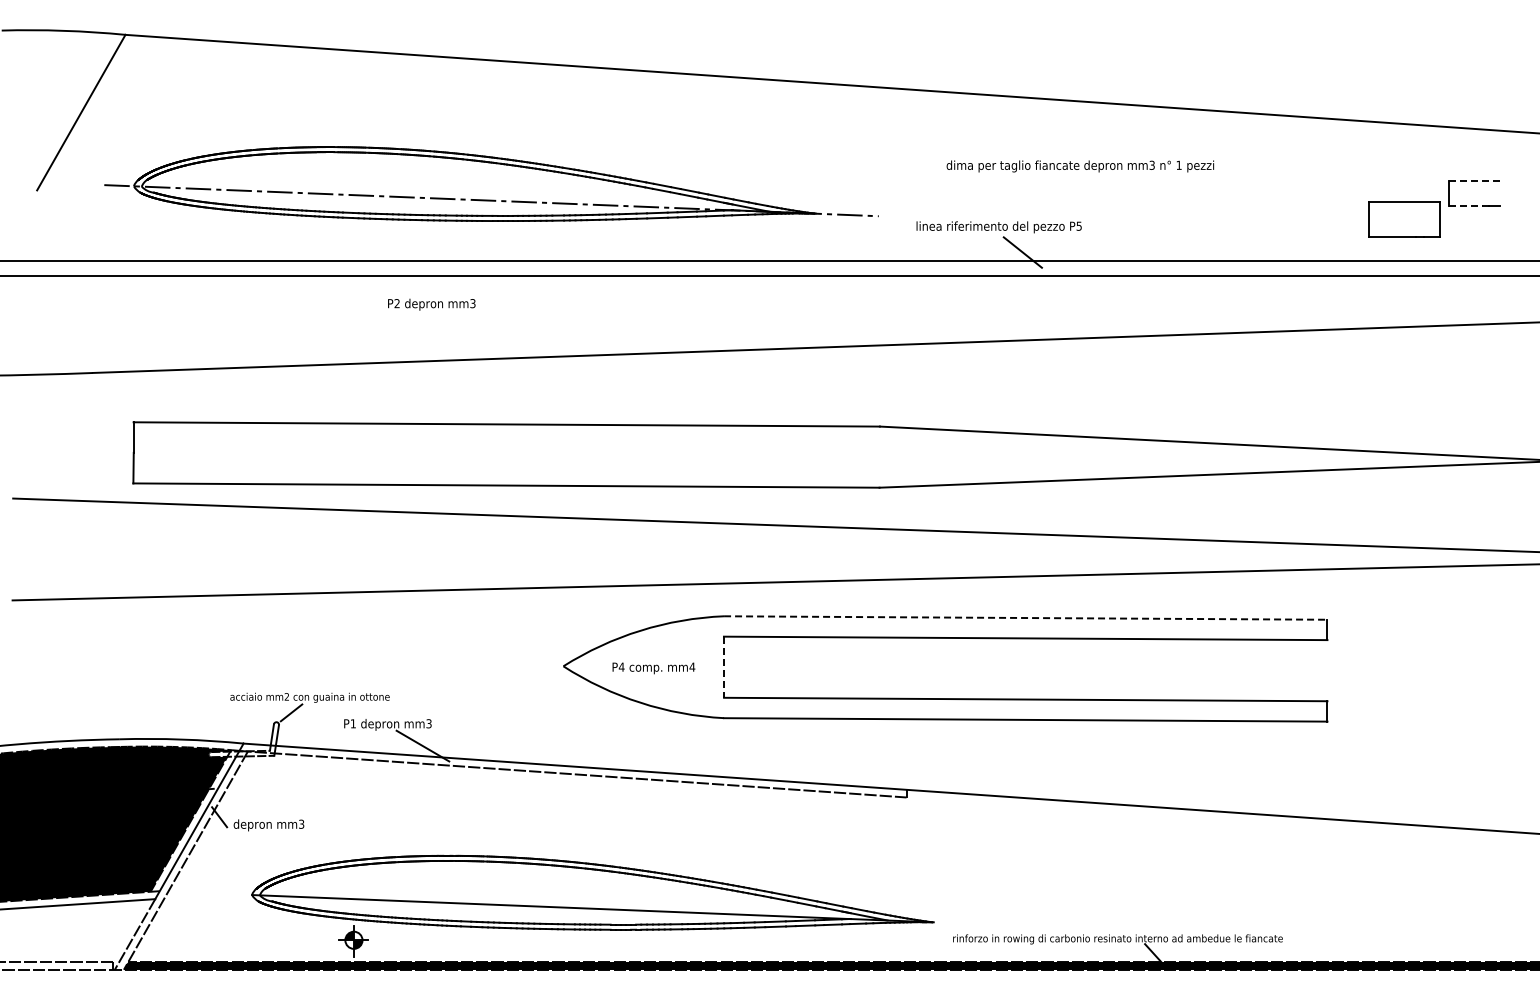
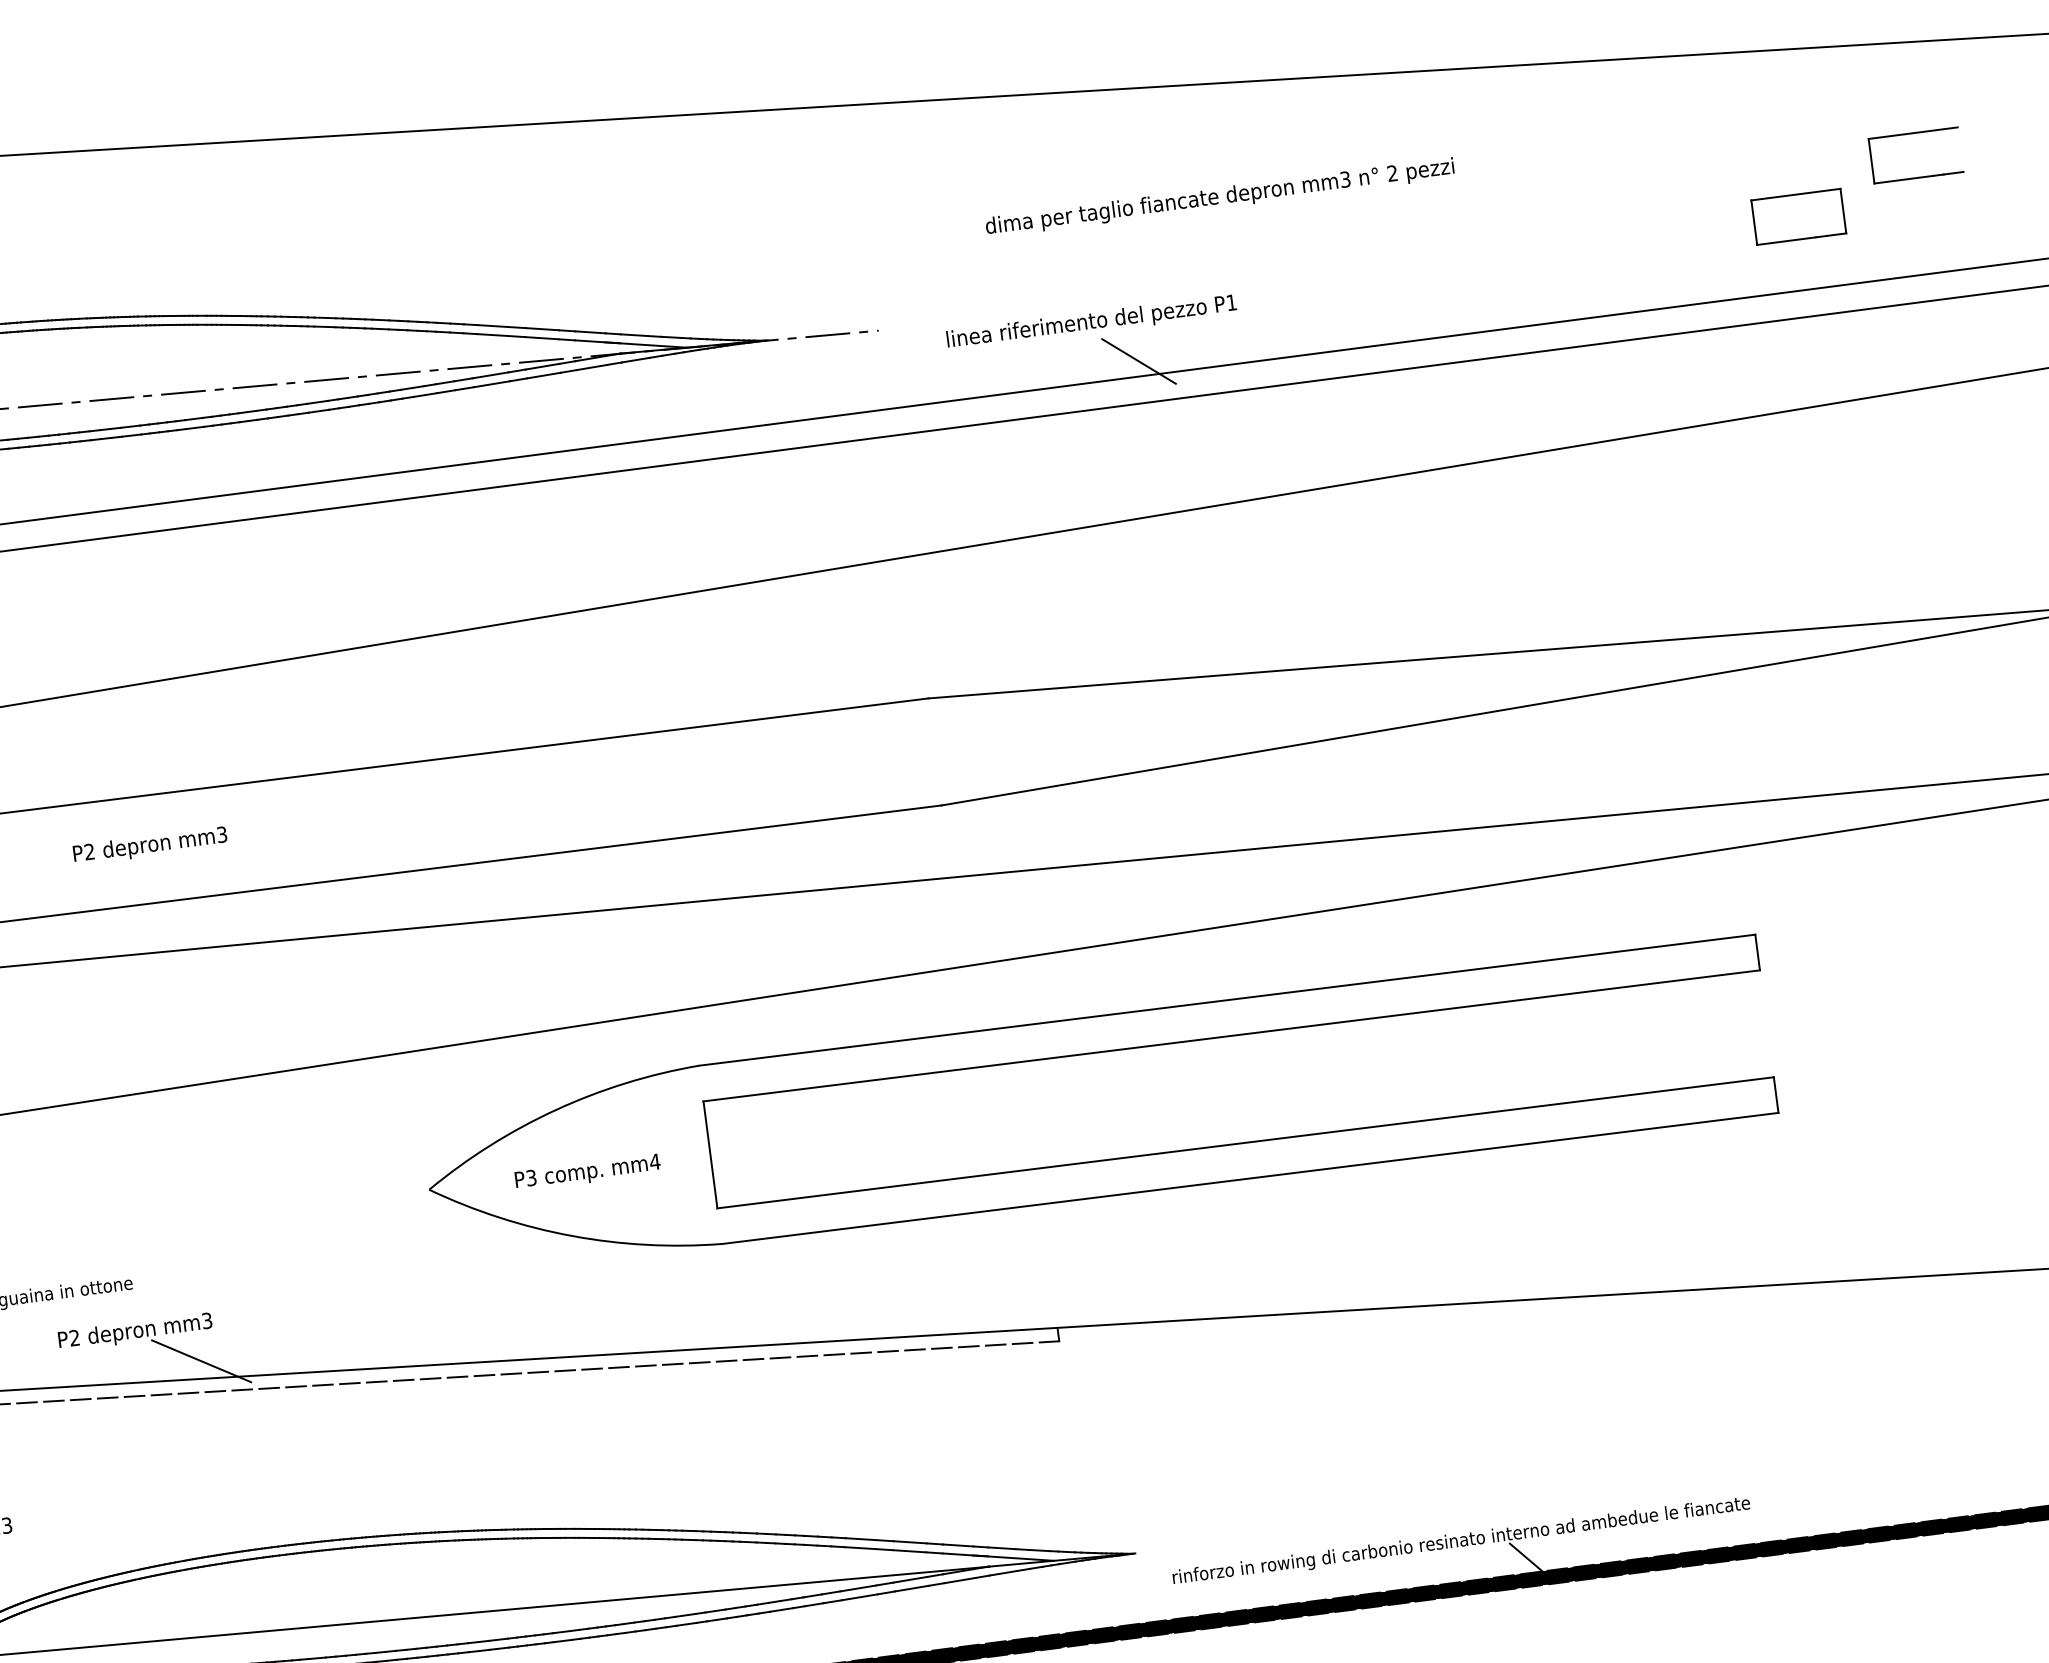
text: (1178, 164) -> (1391, 172), 1 -> 2
line: (1475, 180) -> (1914, 132), dashed -> solid
line: (1466, 206) -> (1904, 180), dashed -> solid
part: (1404, 219) -> (1799, 216), size x0.71
text: (1078, 225) -> (1230, 301), P5 -> P1
text: (431, 304) -> (149, 845), moved
line: (1025, 618) -> (1226, 1001), dashed -> solid
text: (621, 666) -> (530, 1176), P4 -> P3
line: (724, 667) -> (711, 1155), dashed -> solid
text: (352, 723) -> (73, 1337), P1 -> P2

